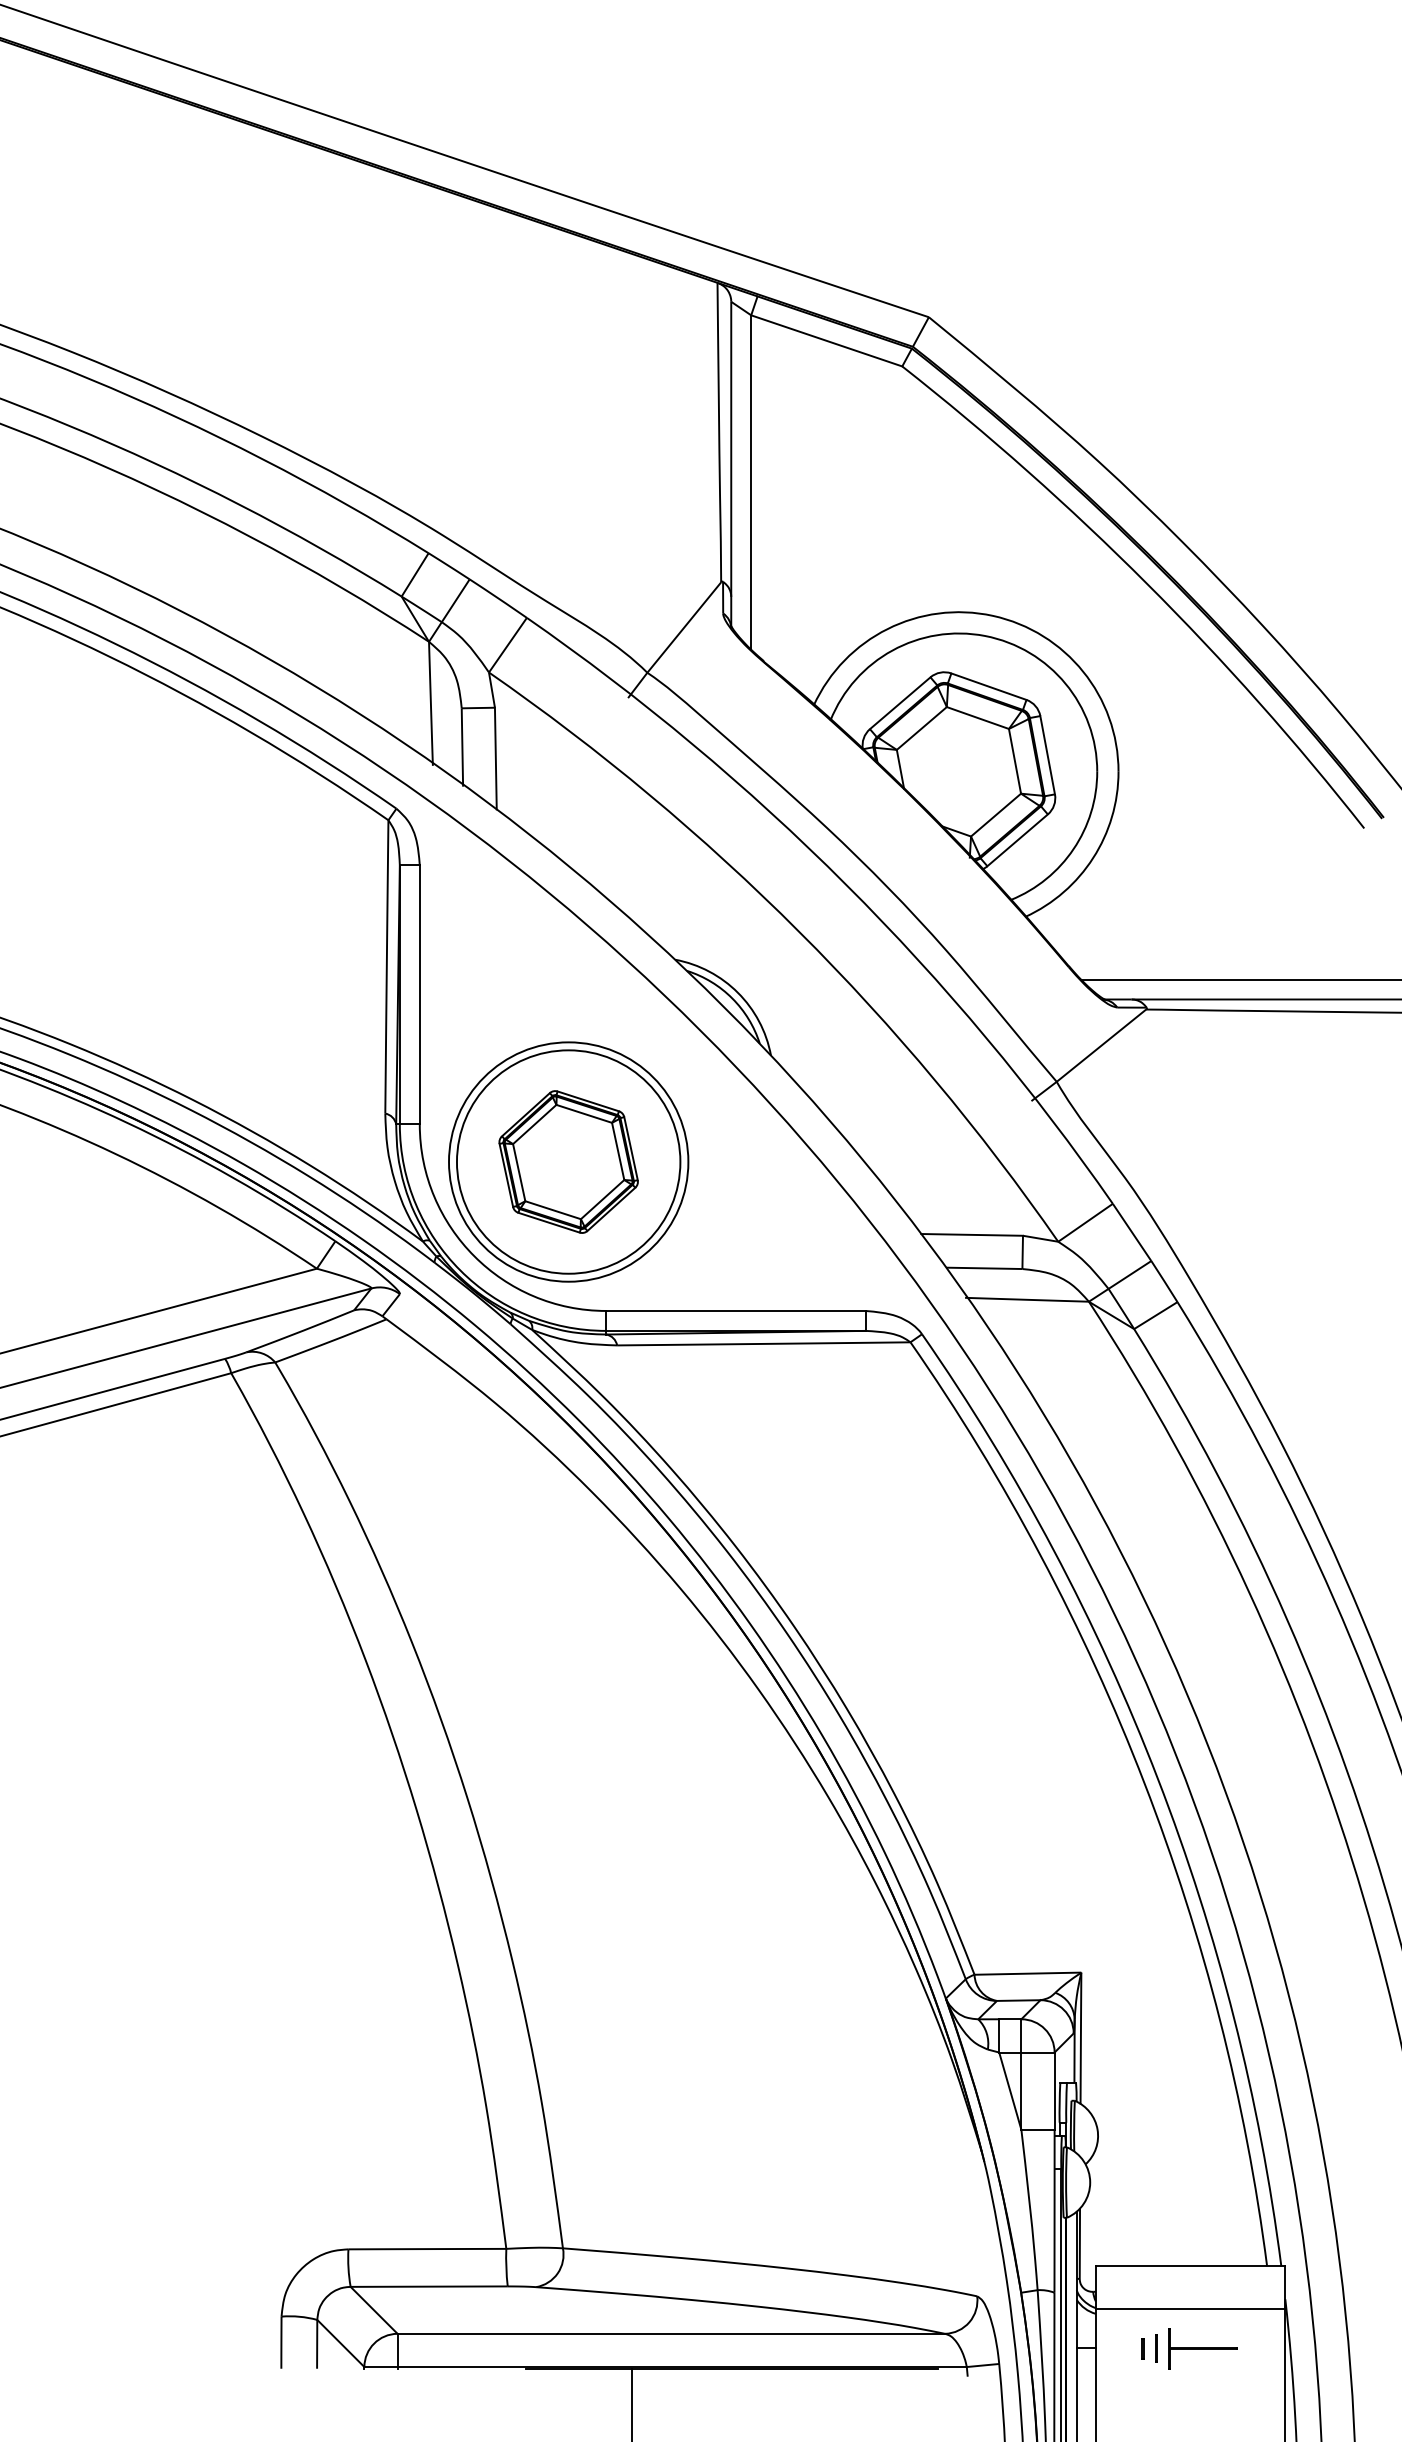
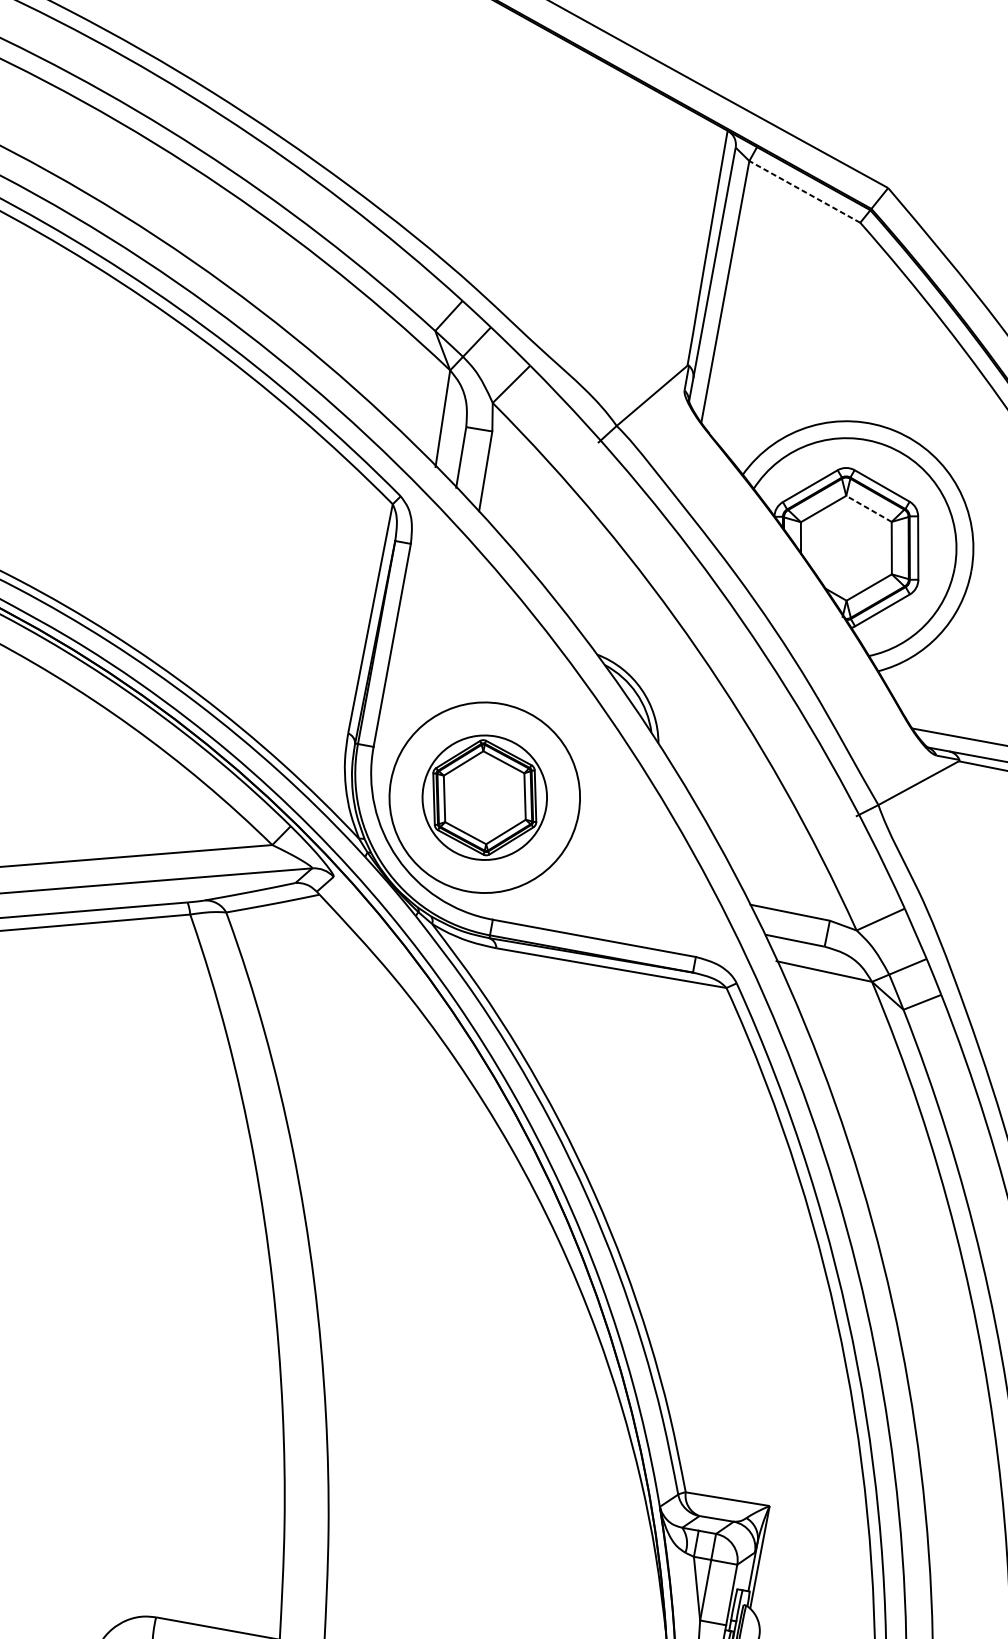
line: (826, 340) -> (804, 191), solid -> dashed
line: (977, 718) -> (868, 509), solid -> dashed
circle: (568, 1161) -> (484, 797), size x0.7

